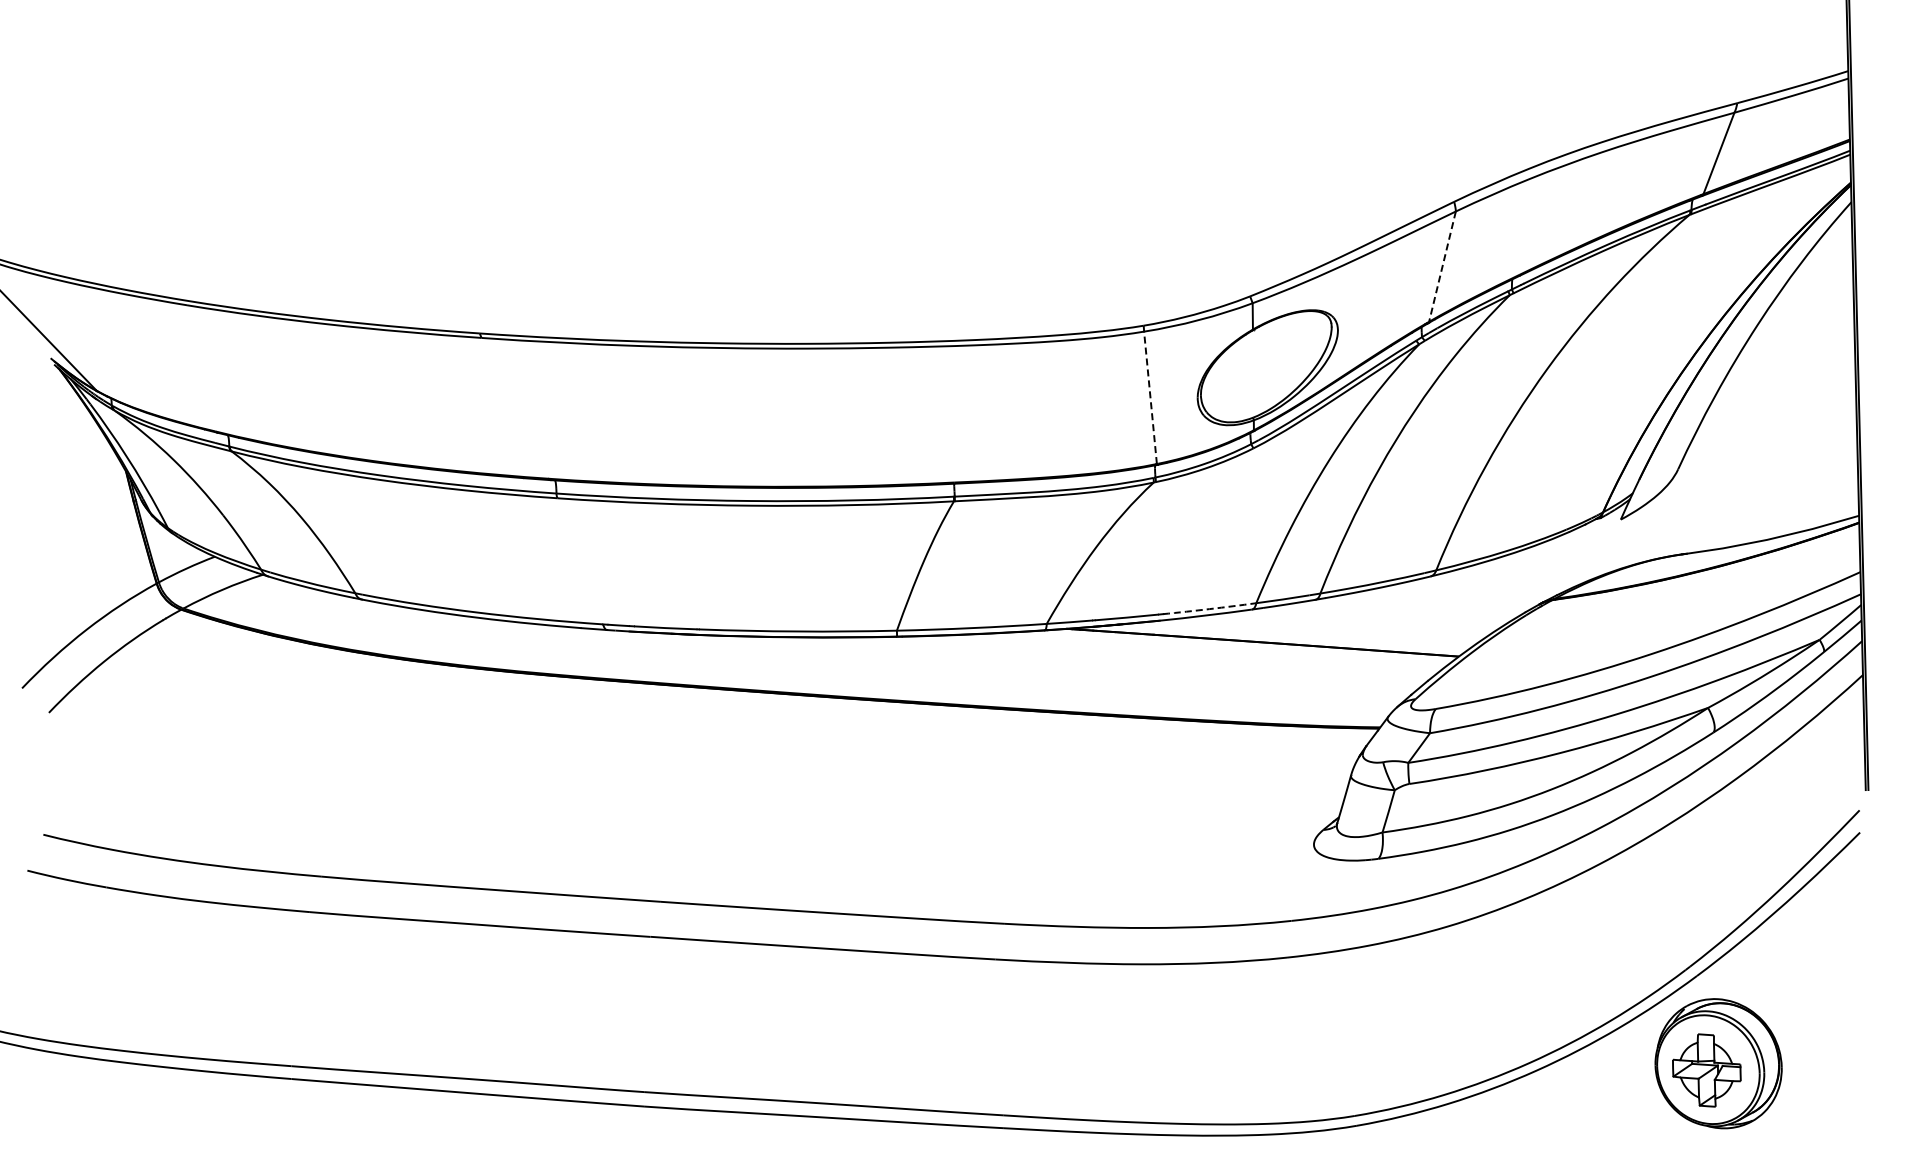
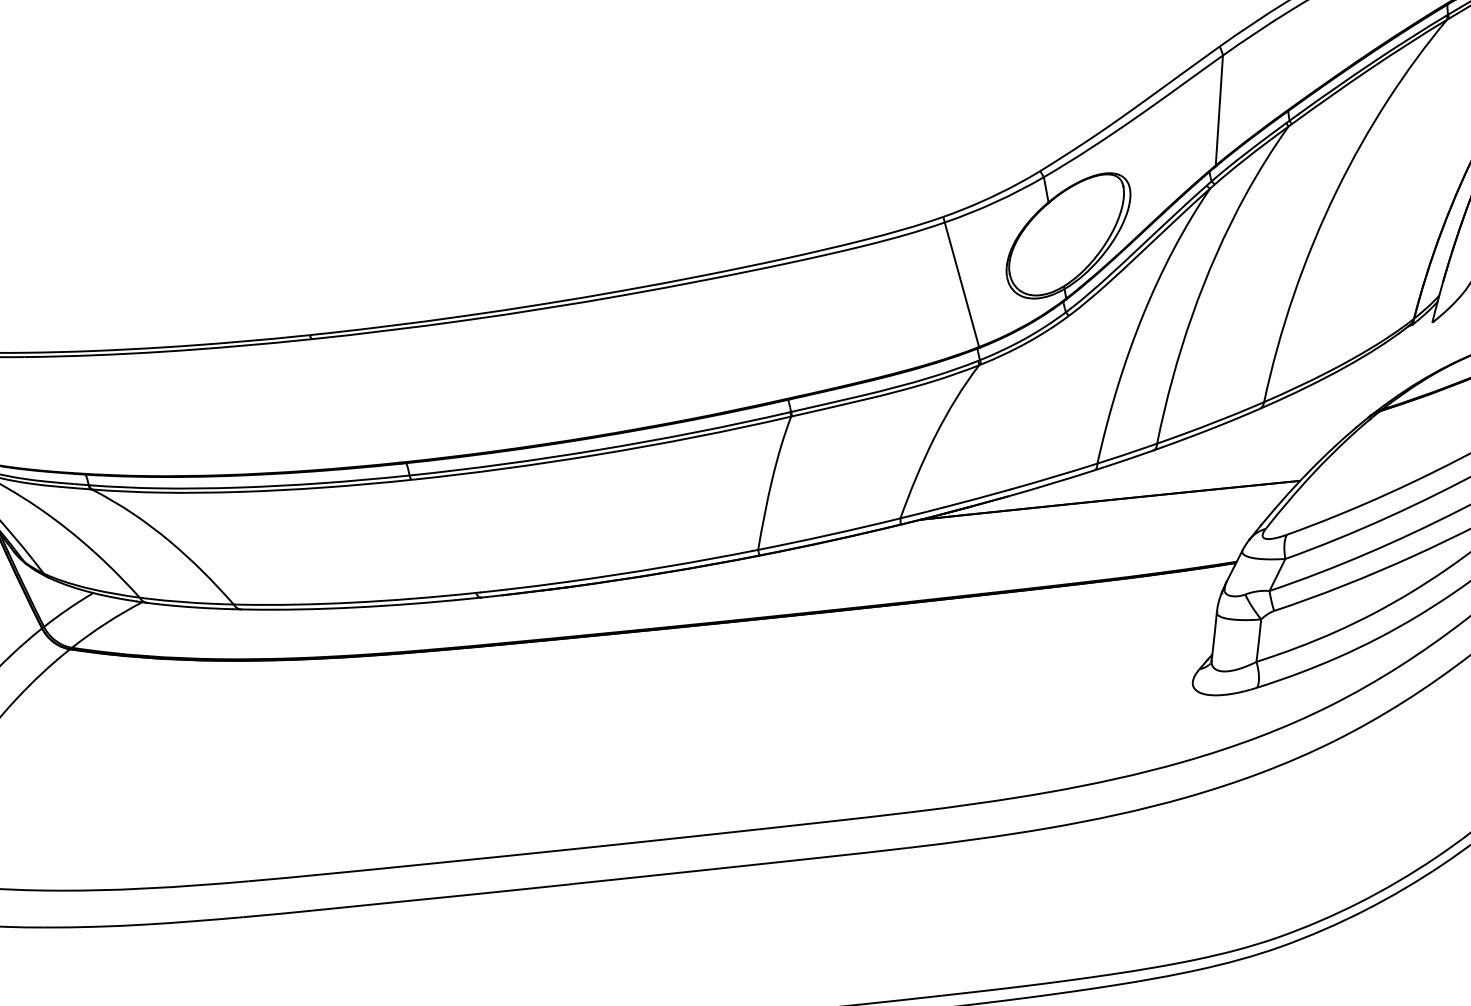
line: (1442, 266) -> (1219, 110), dashed -> solid
line: (1150, 397) -> (961, 284), dashed -> solid
arc: (1209, 609) -> (1053, 477), dashed -> solid

